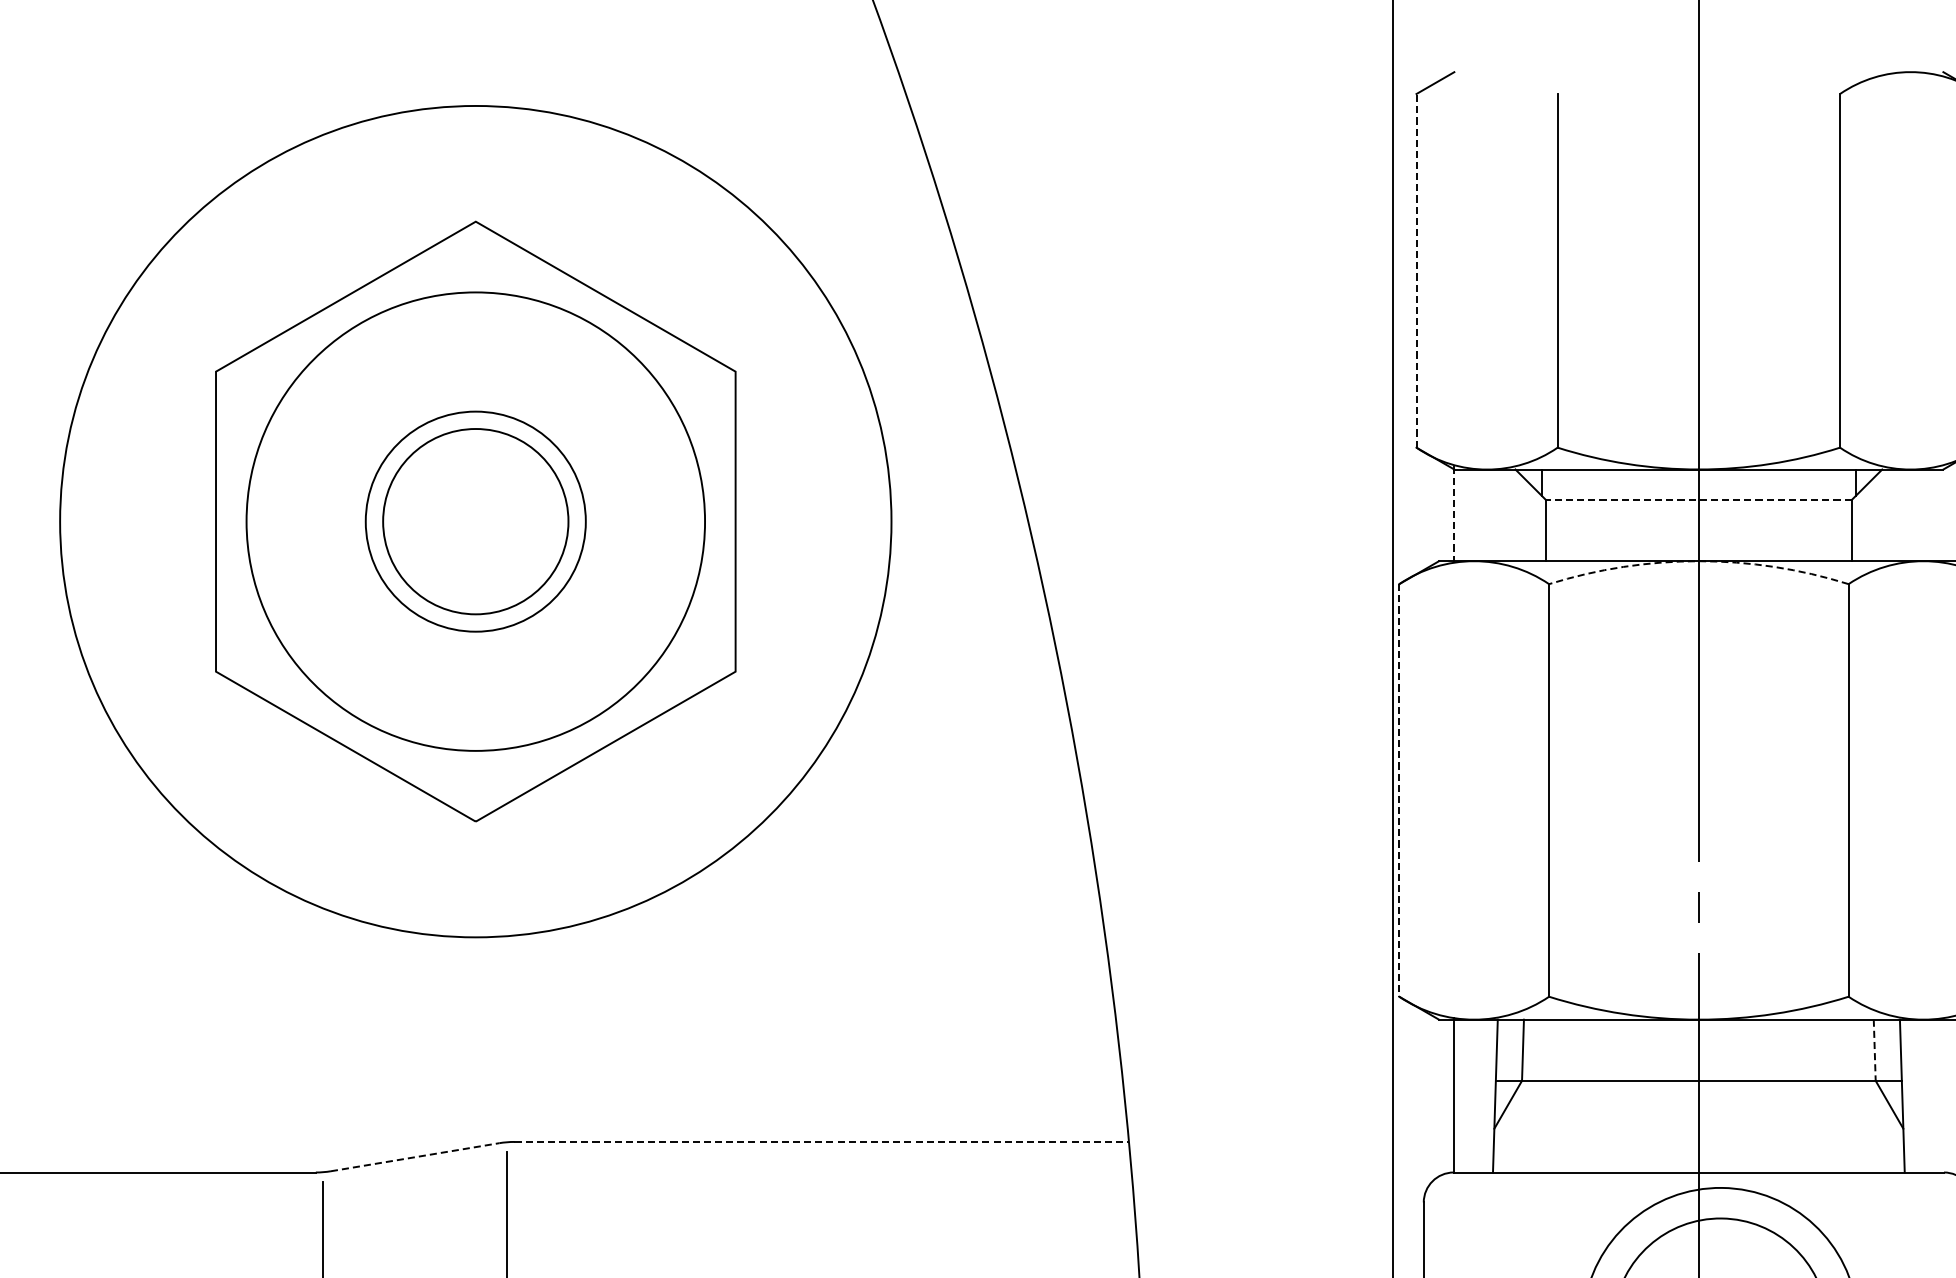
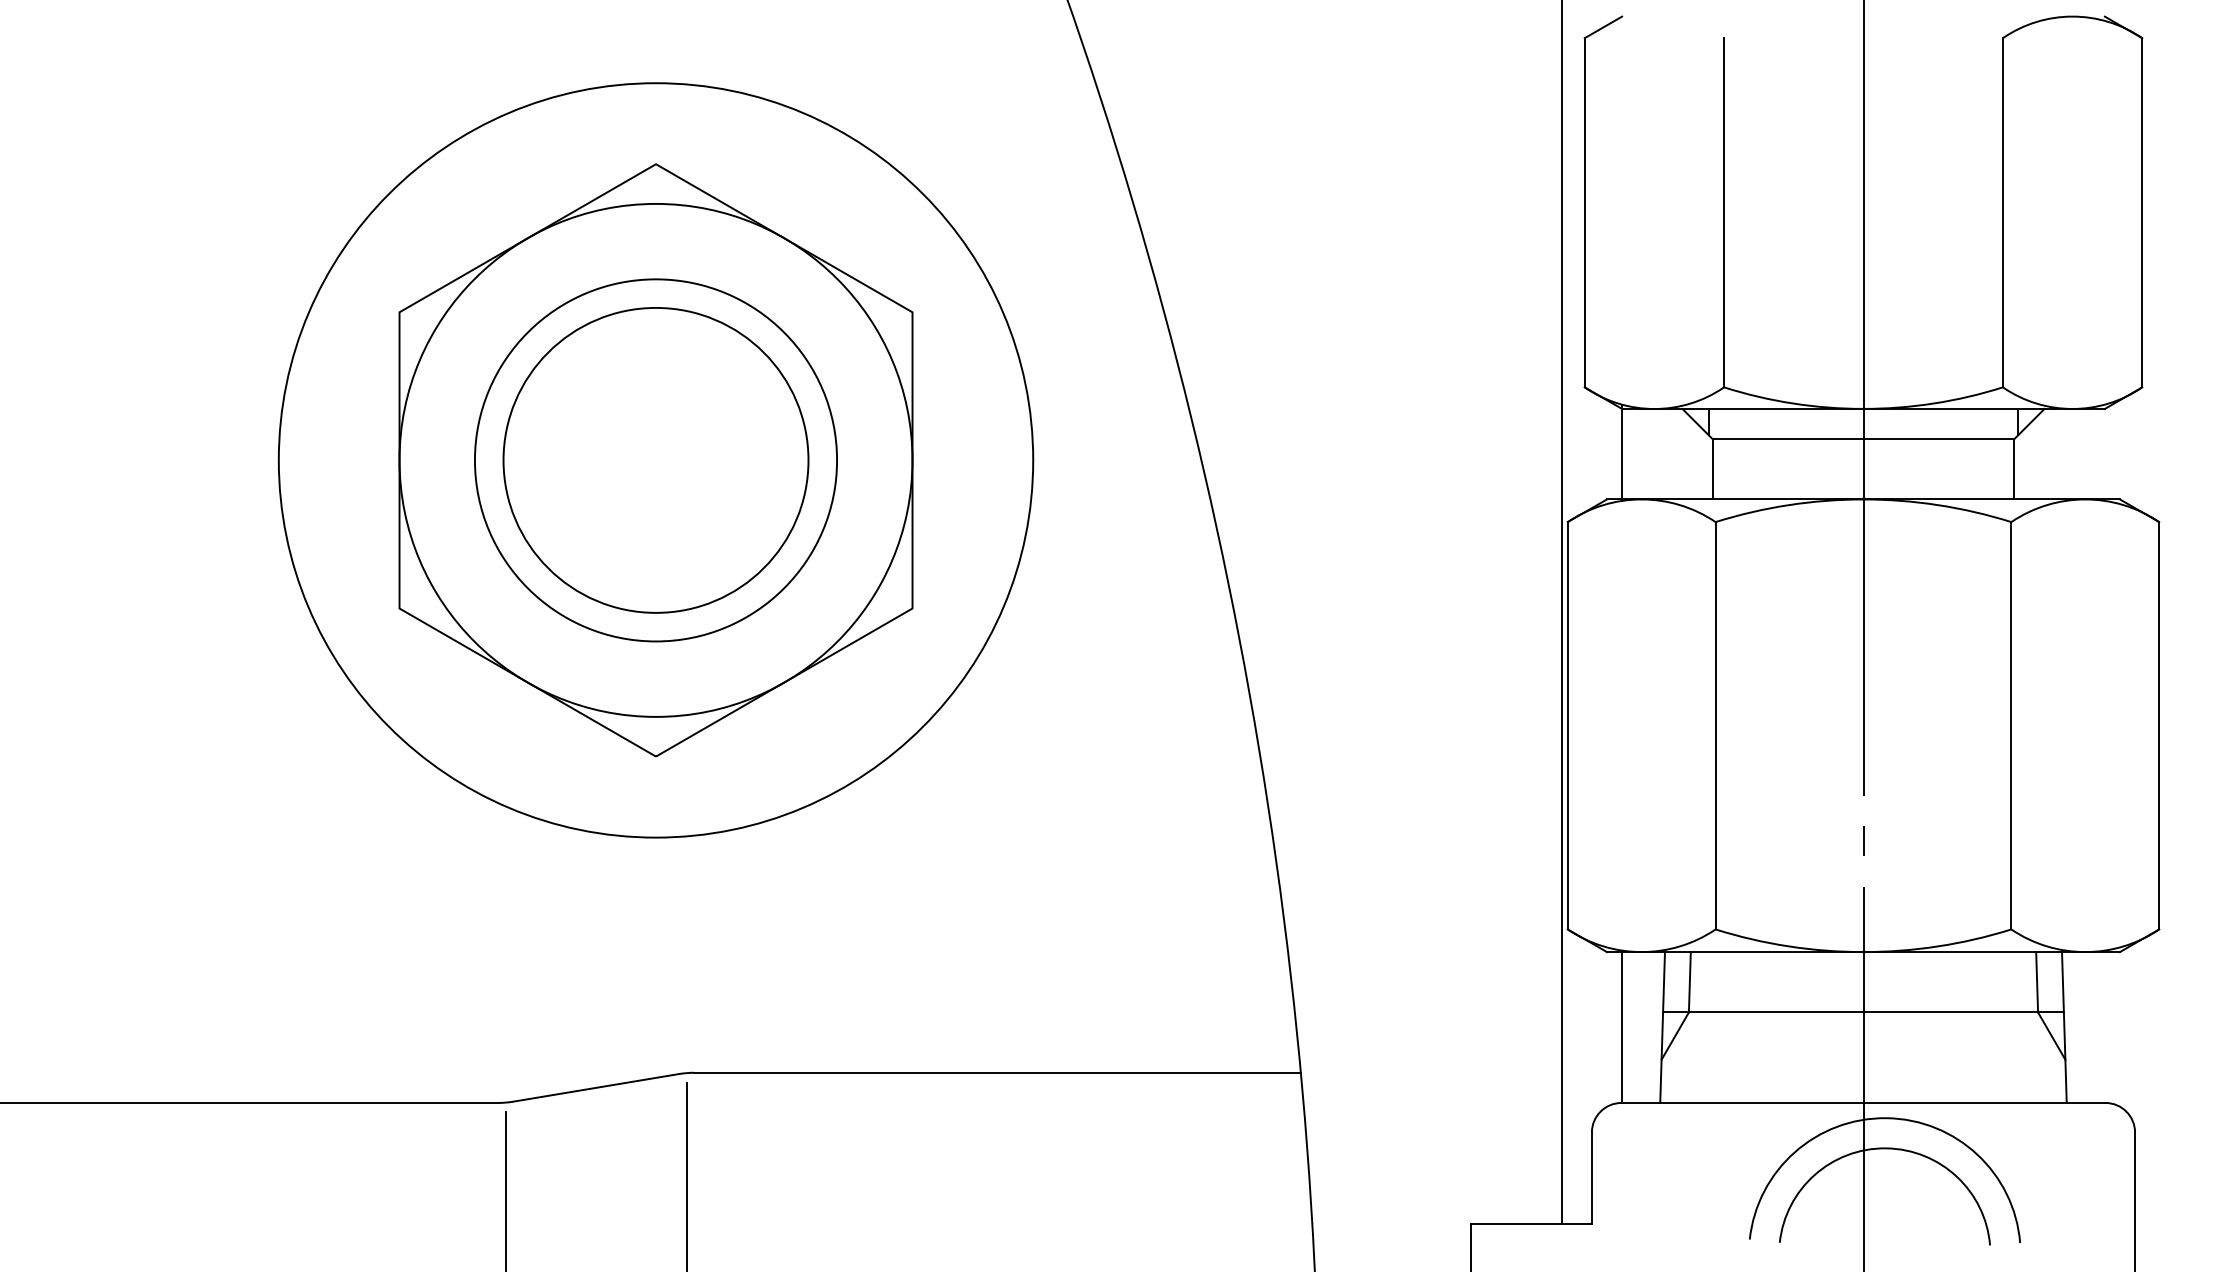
line: (1416, 270) -> (1584, 212), dashed -> solid
line: (1698, 500) -> (1863, 439), dashed -> solid
line: (1454, 513) -> (1622, 452), dashed -> solid
circle: (475, 520) -> (655, 459), size x0.62
circle: (475, 520) -> (655, 459), size x1.67
circle: (475, 521) -> (655, 460), size x1.67
circle: (475, 521) -> (655, 460), size x1.67
arc: (1698, 561) -> (1863, 499), dashed -> solid
line: (1399, 790) -> (1567, 725), dashed -> solid
line: (1875, 1050) -> (2037, 982), dashed -> solid
line: (821, 1141) -> (997, 1072), dashed -> solid
line: (415, 1156) -> (596, 1087), dashed -> solid

